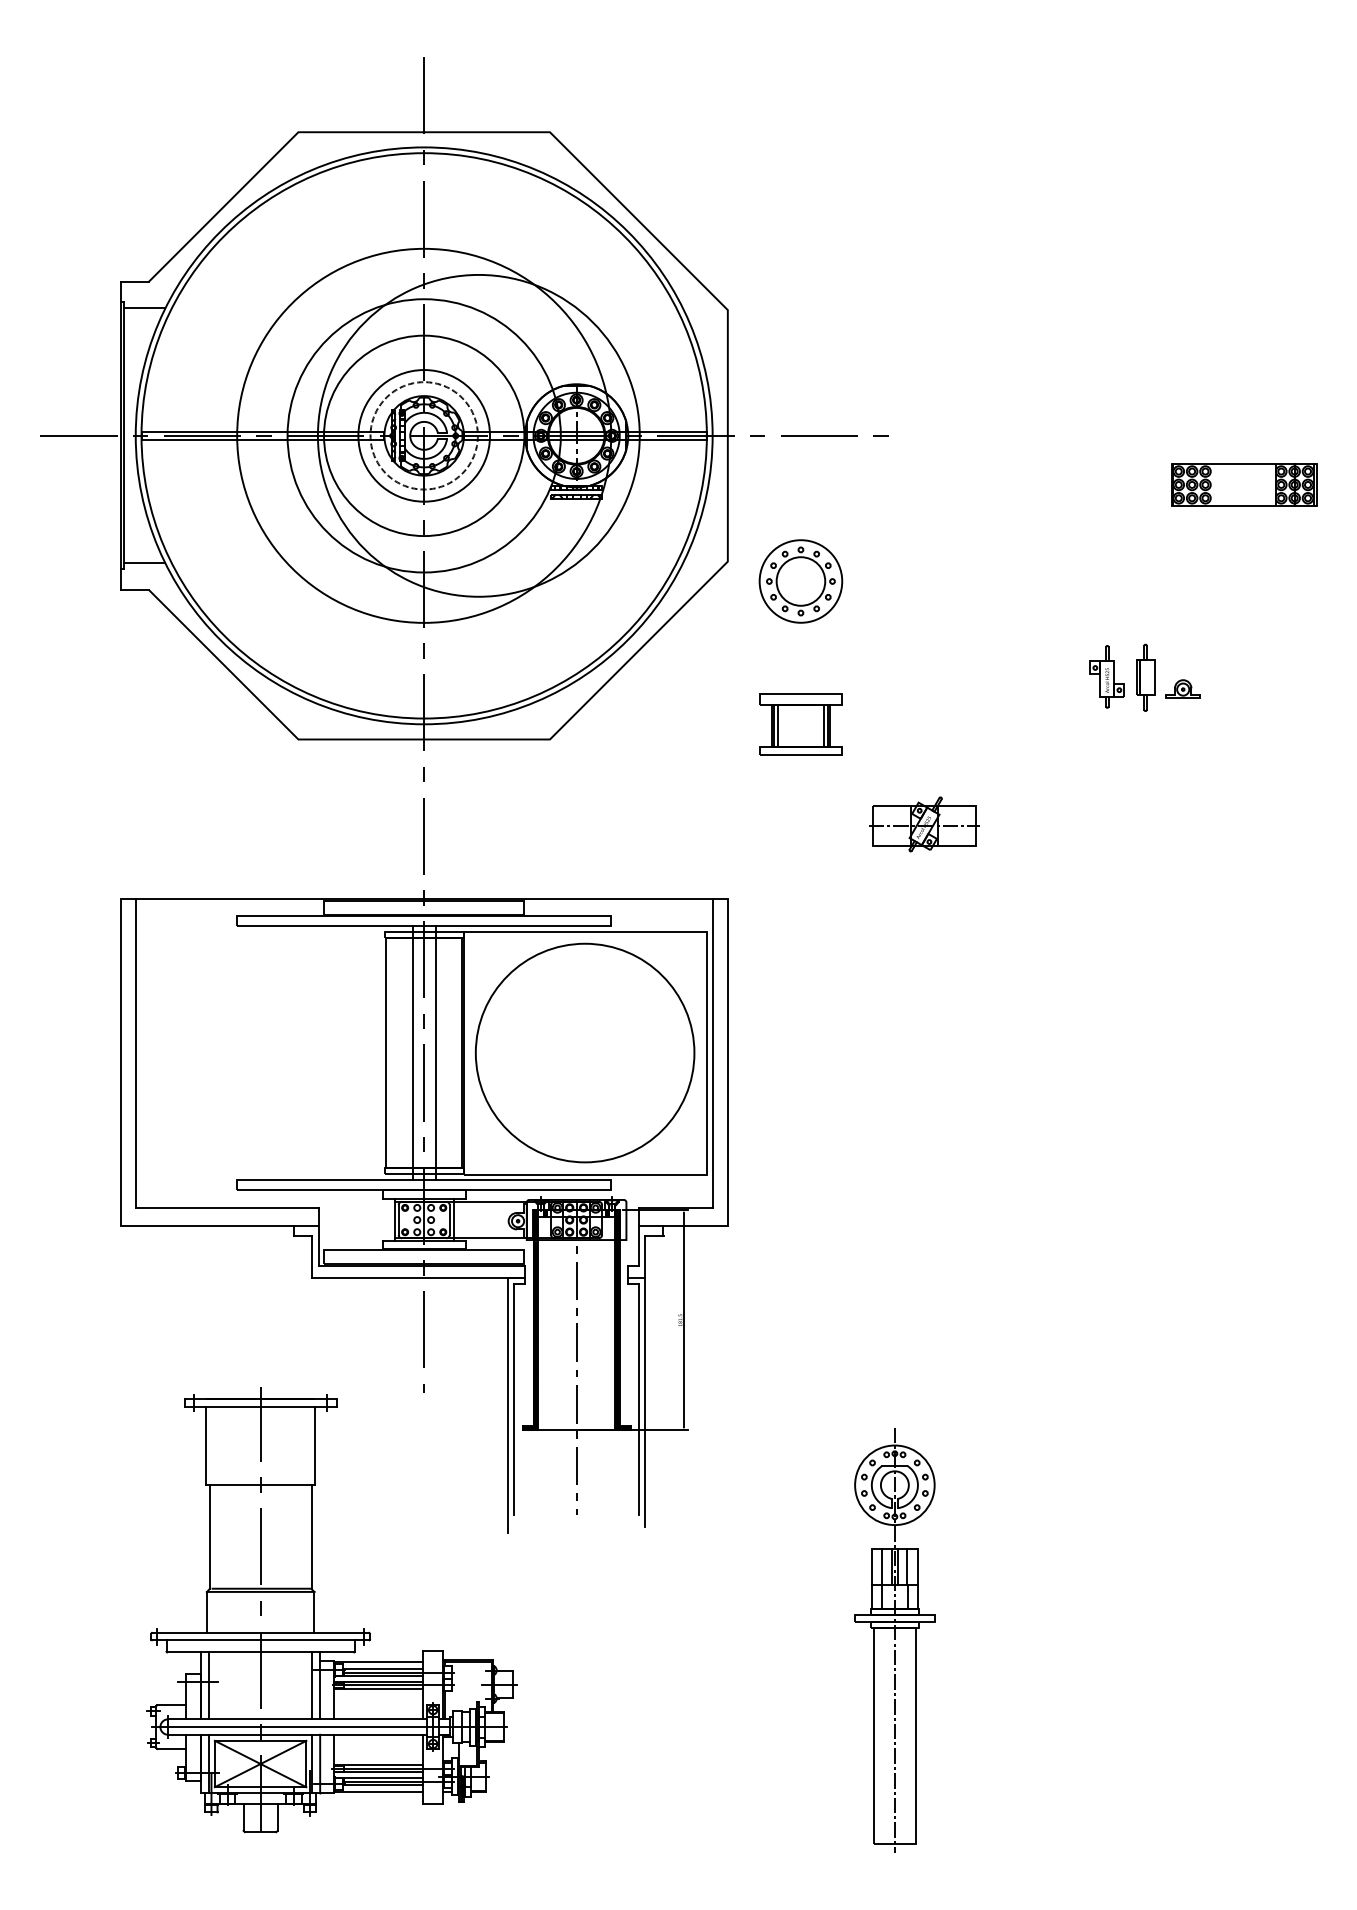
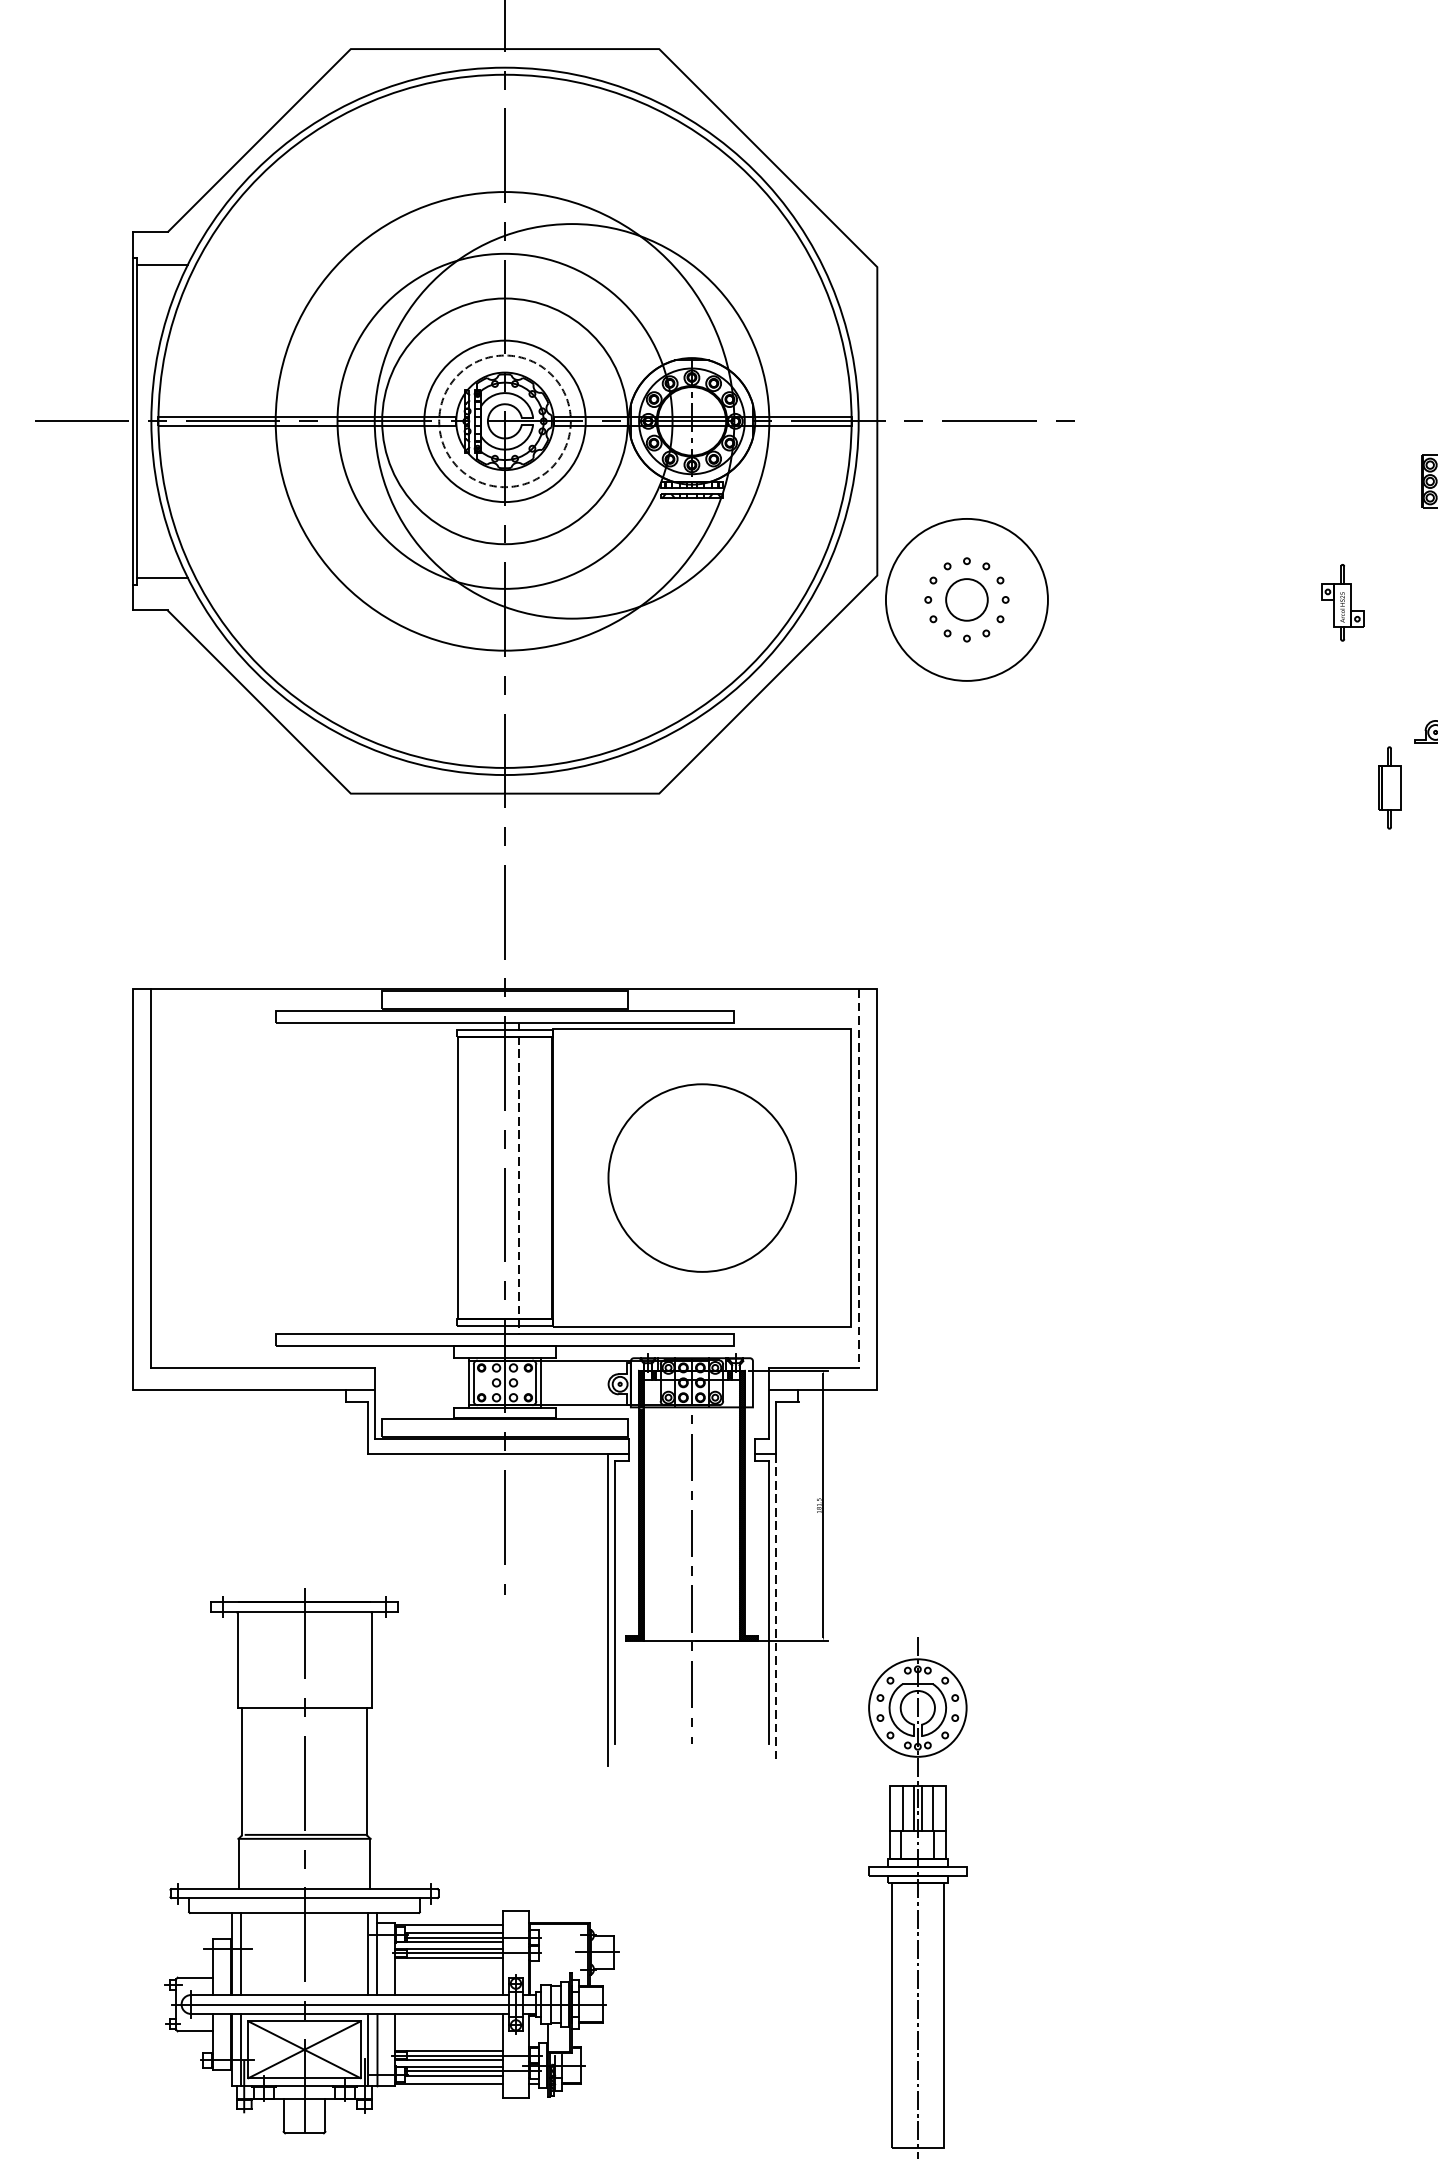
circle: (800, 581) -> (966, 599), size x0.7
circle: (800, 581) -> (966, 599), size x1.6
part: (1106, 676) -> (1341, 602), moved
part: (1145, 677) -> (1389, 787), moved
part: (800, 724) -> (966, 775), removed
part: (924, 824) -> (1118, 897), removed
line: (412, 1052) -> (490, 1177), removed
circle: (584, 1052) -> (701, 1177), size x0.7
line: (435, 1053) -> (518, 1178), solid -> dashed
line: (712, 1053) -> (858, 1178), solid -> dashed
line: (645, 1402) -> (776, 1606), solid -> dashed
part: (894, 1640) -> (917, 1898), moved

